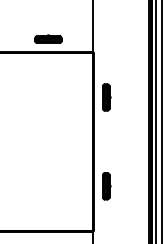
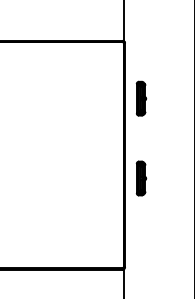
part: (48, 38) -> (67, 23), removed
part: (106, 186) -> (140, 178), moved

